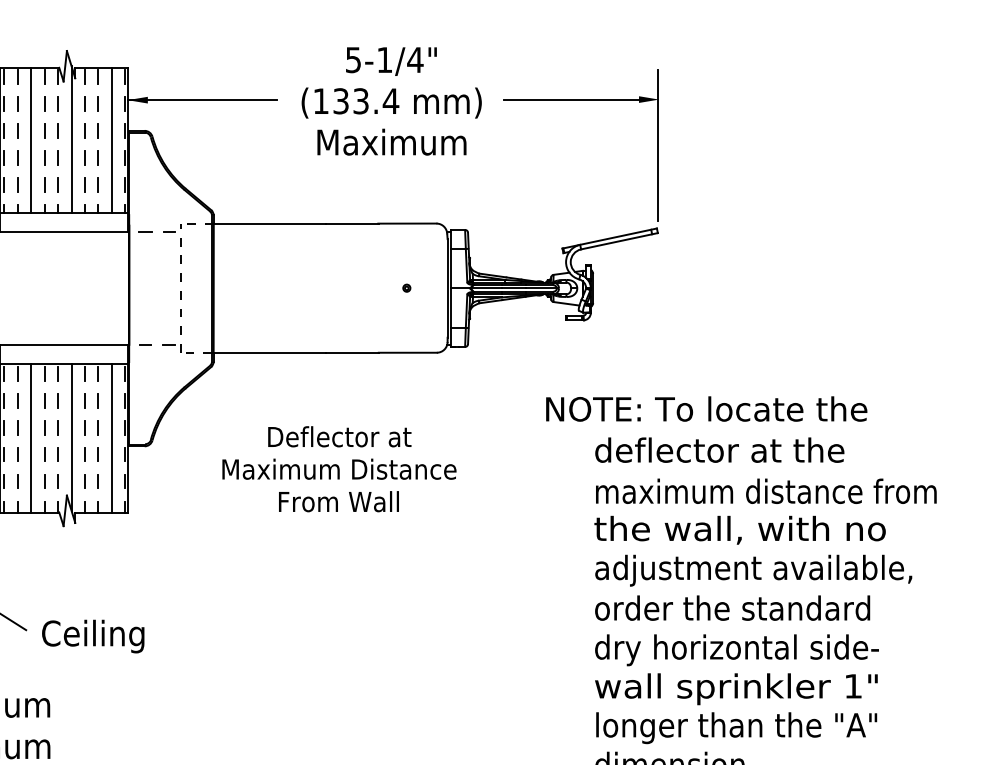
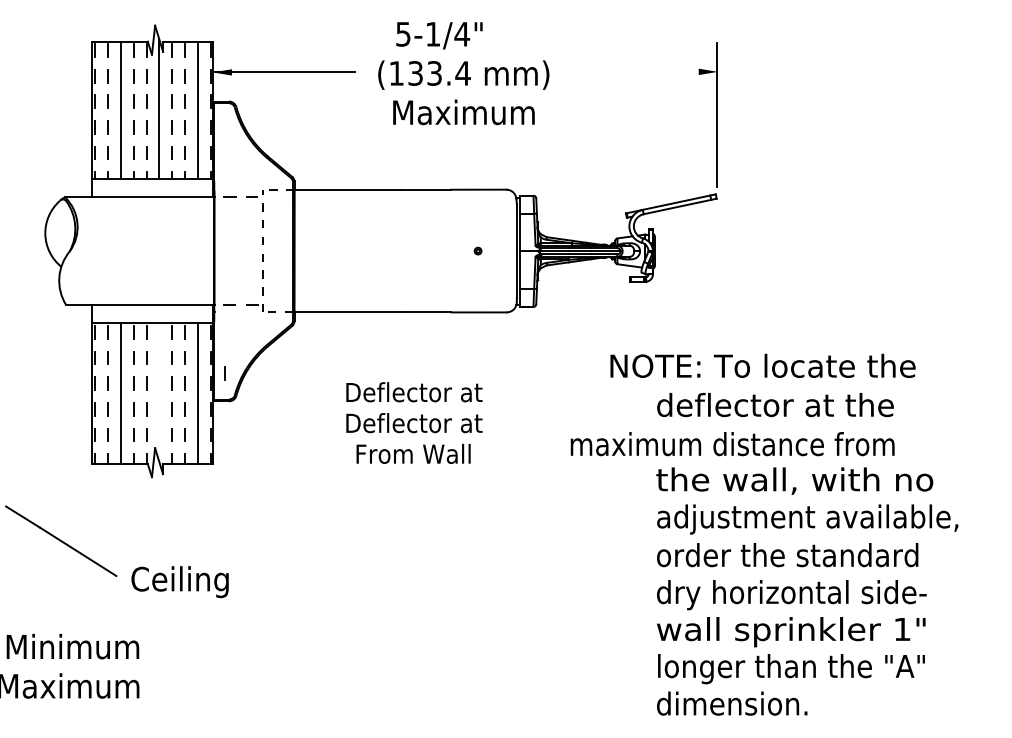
text: (391, 61) -> (439, 35), moved
line: (573, 100) -> (636, 72), removed
line: (139, 417) -> (224, 373), added
line: (71, 437) -> (159, 392), removed
text: (338, 469) -> (413, 423), Maximum Distance -> Deflector at
text: (766, 491) -> (732, 444), moved

